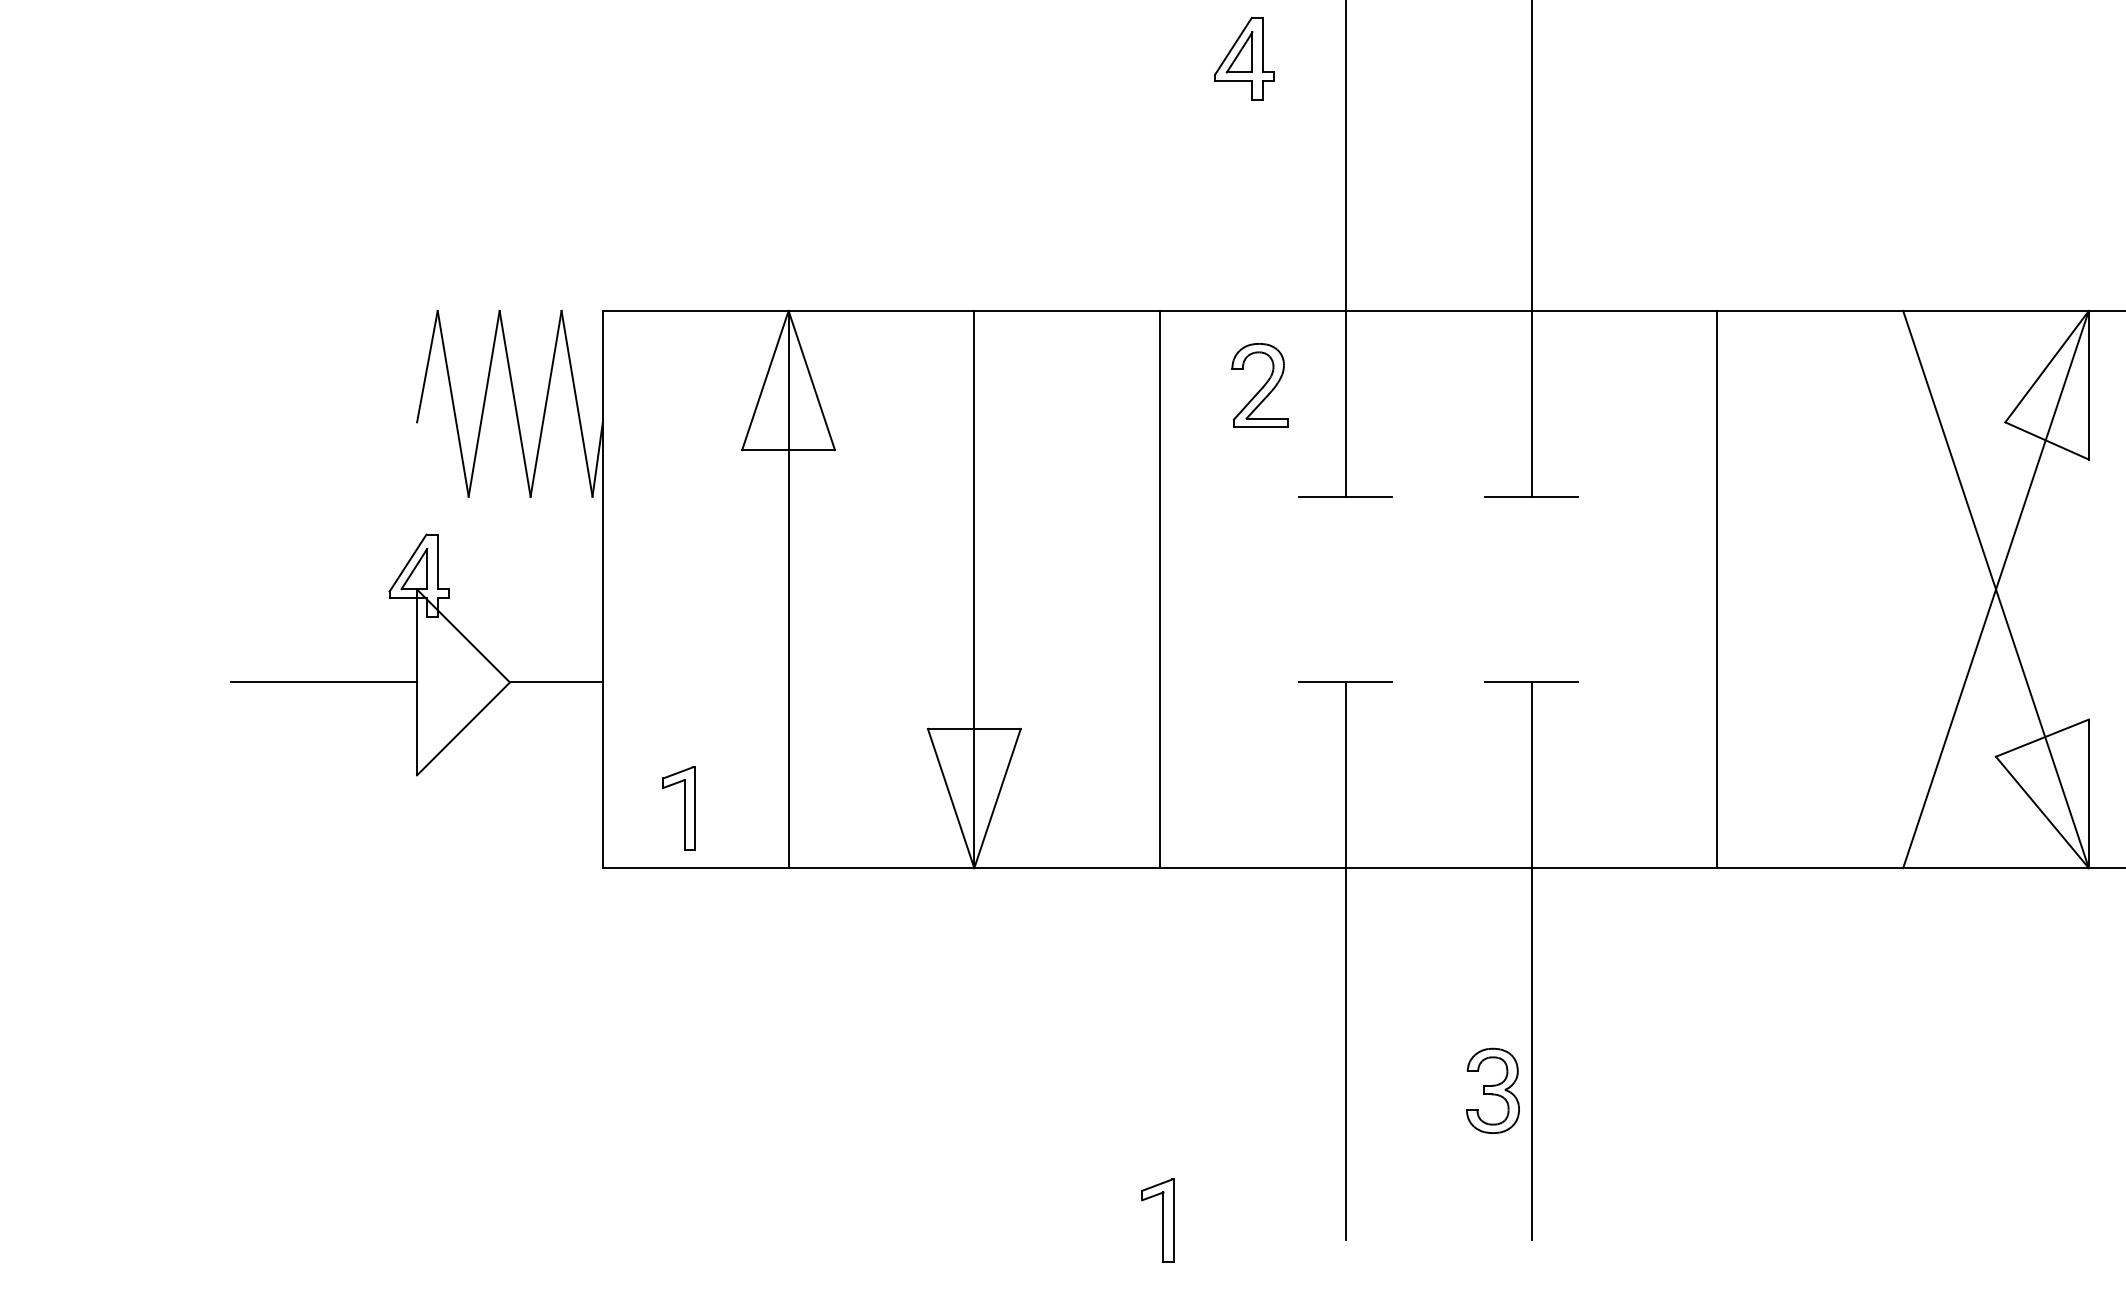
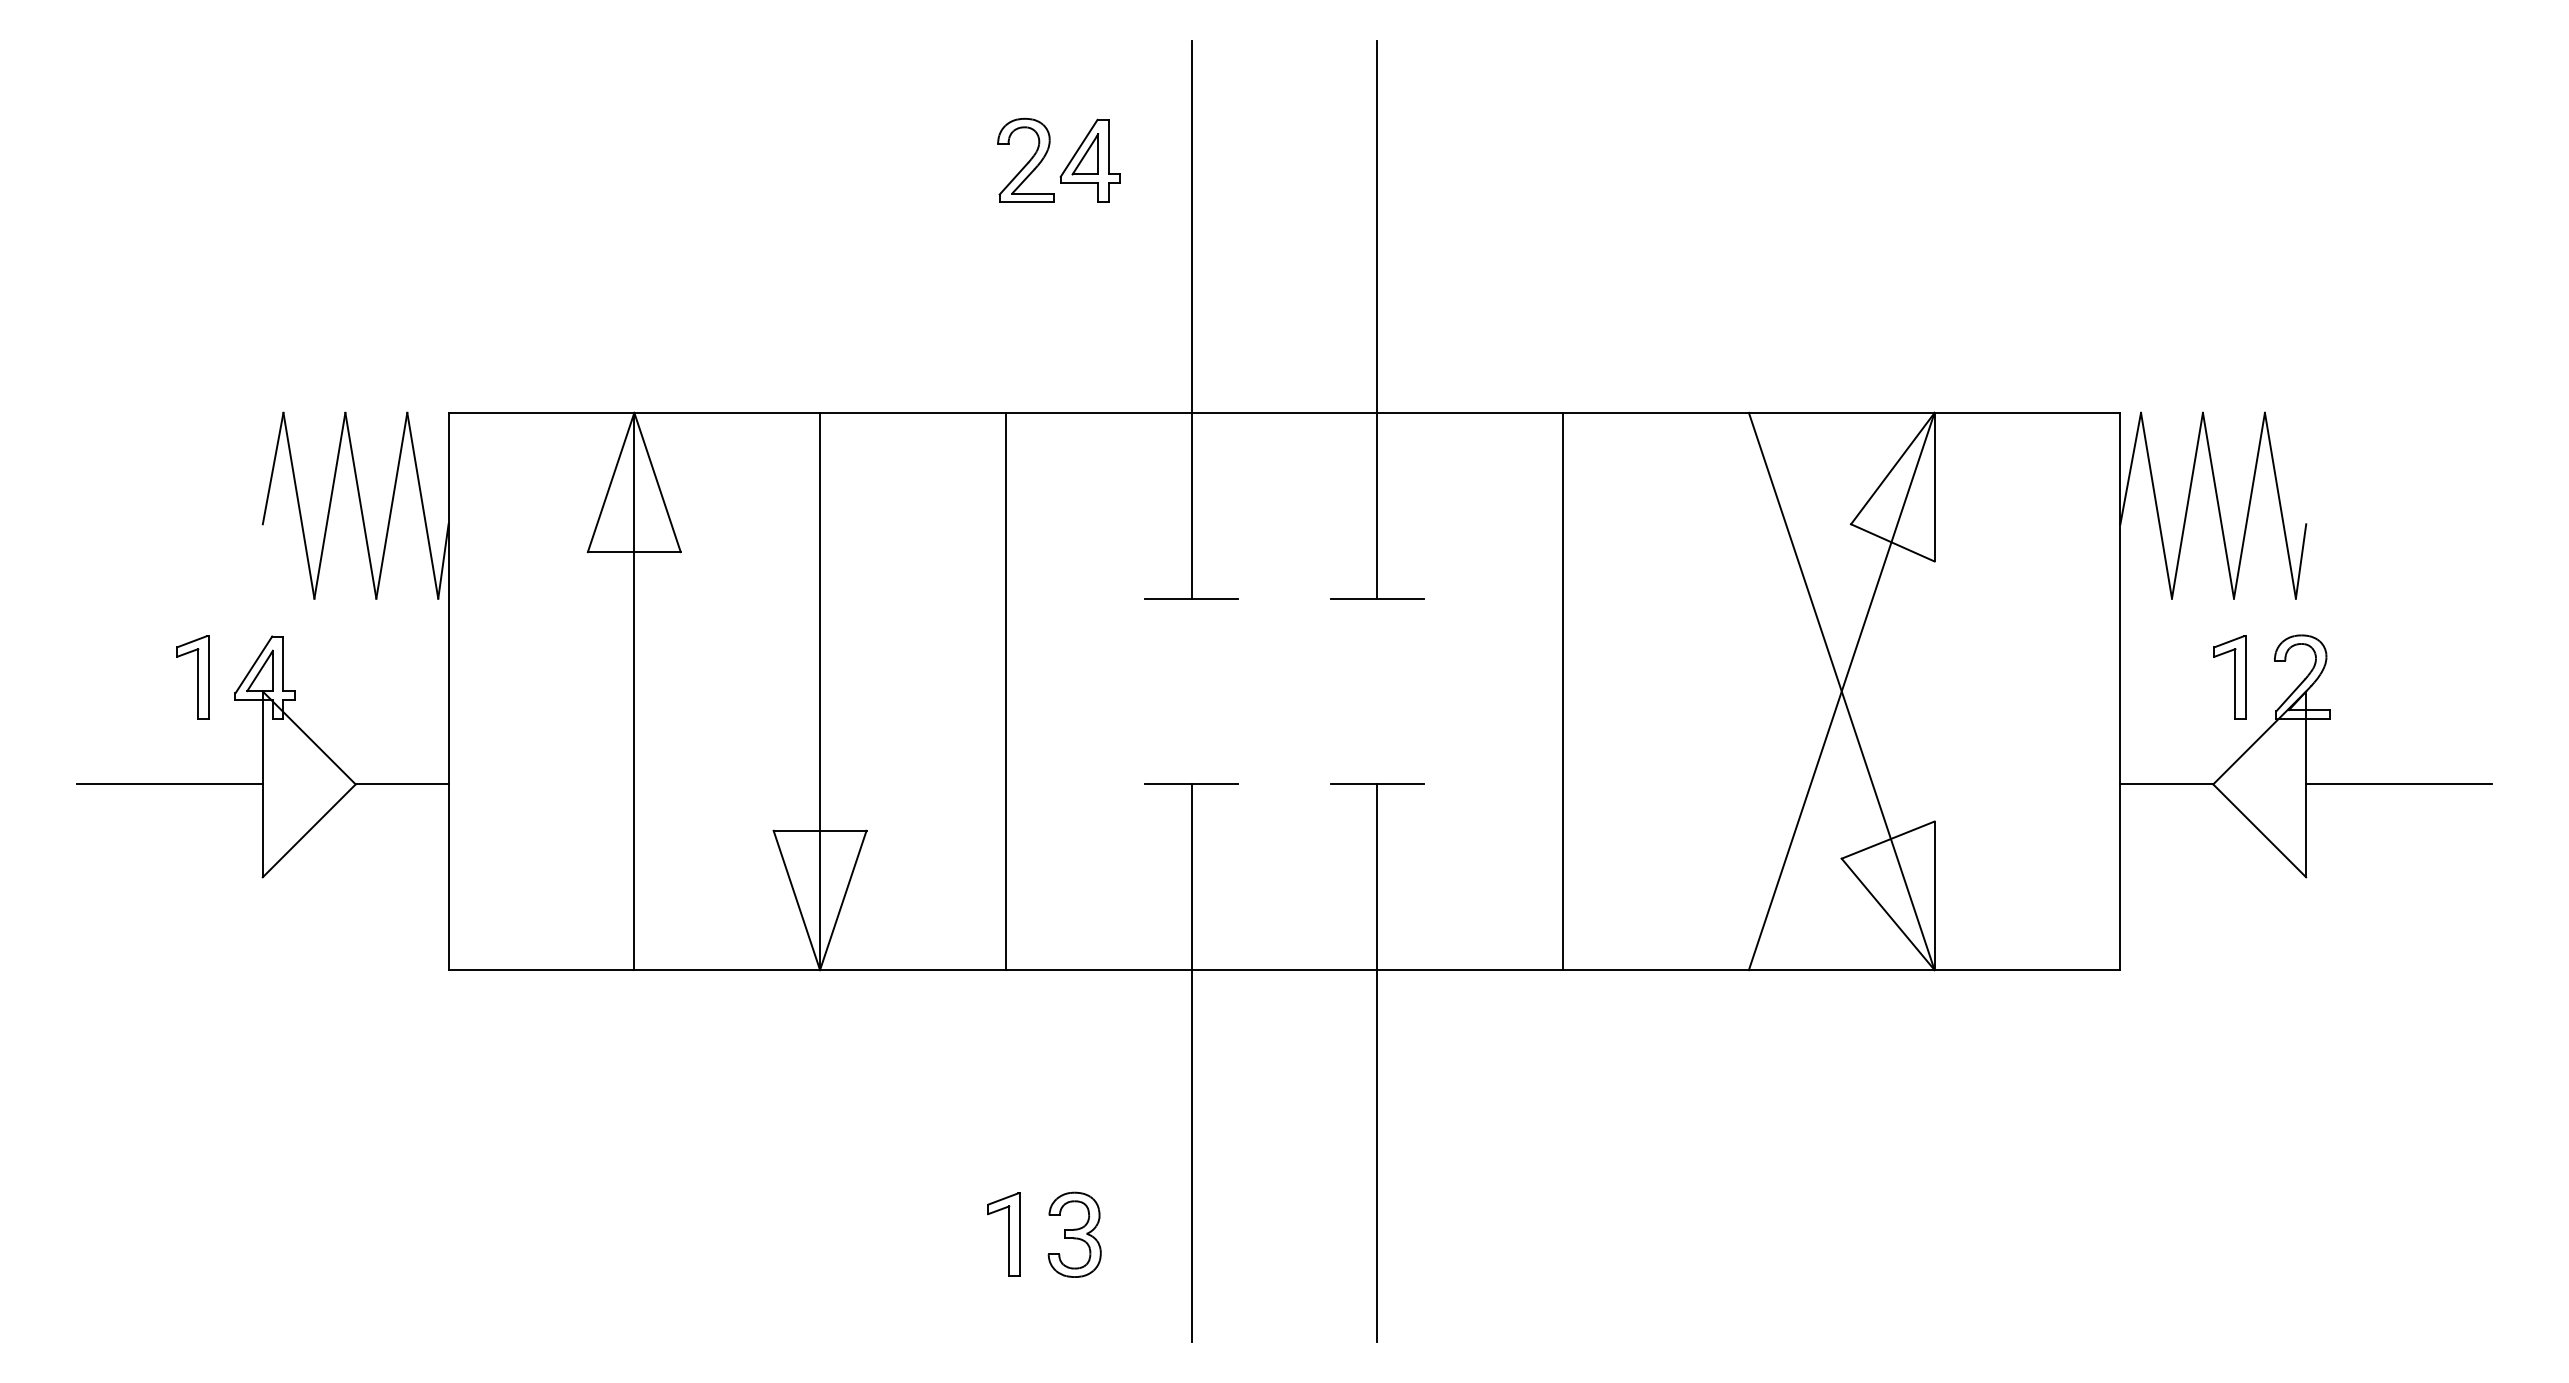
part: (1259, 384) -> (1025, 159), moved
part: (678, 808) -> (192, 677), moved
part: (1492, 1090) -> (1074, 1234), moved
part: (1157, 1220) -> (1003, 1234), moved

